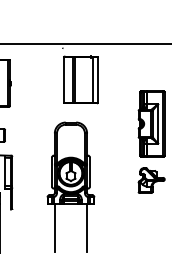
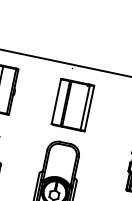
part: (80, 79) -> (72, 104), moved

